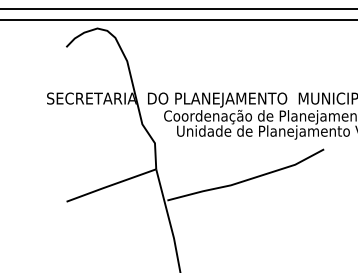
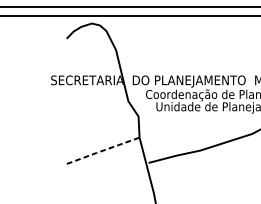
line: (111, 185) -> (103, 150), solid -> dashed

